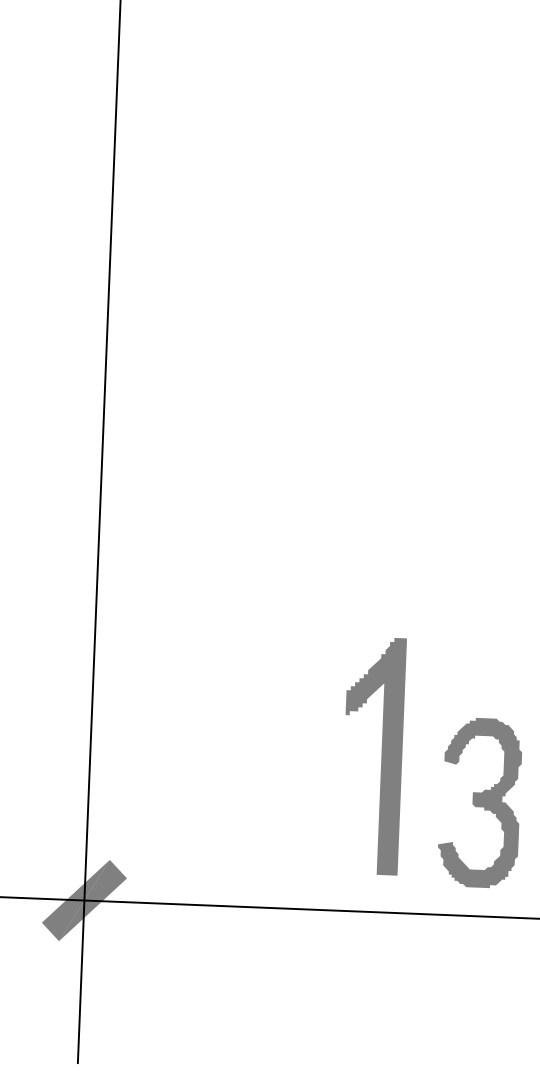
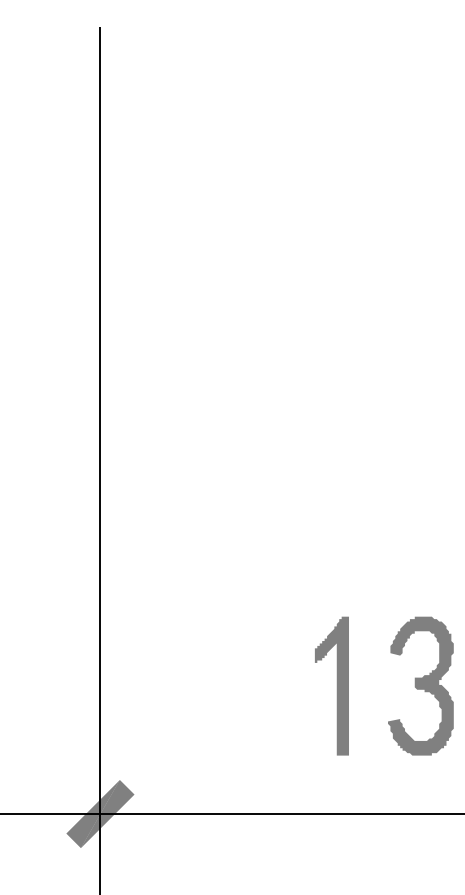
part: (372, 755) -> (331, 685), size x0.71
part: (479, 802) -> (420, 685), moved

